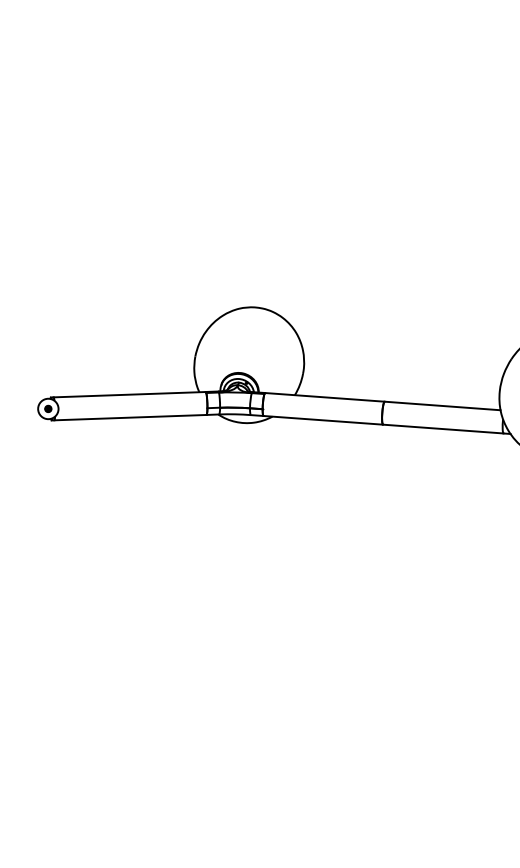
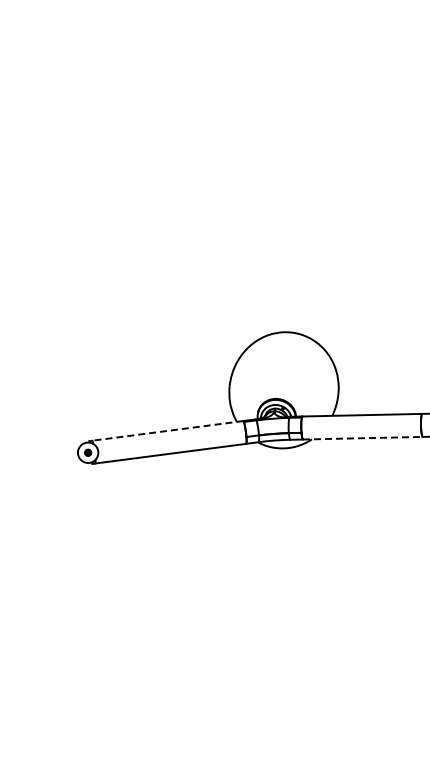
line: (129, 394) -> (167, 430), solid -> dashed
line: (323, 420) -> (363, 438), solid -> dashed

